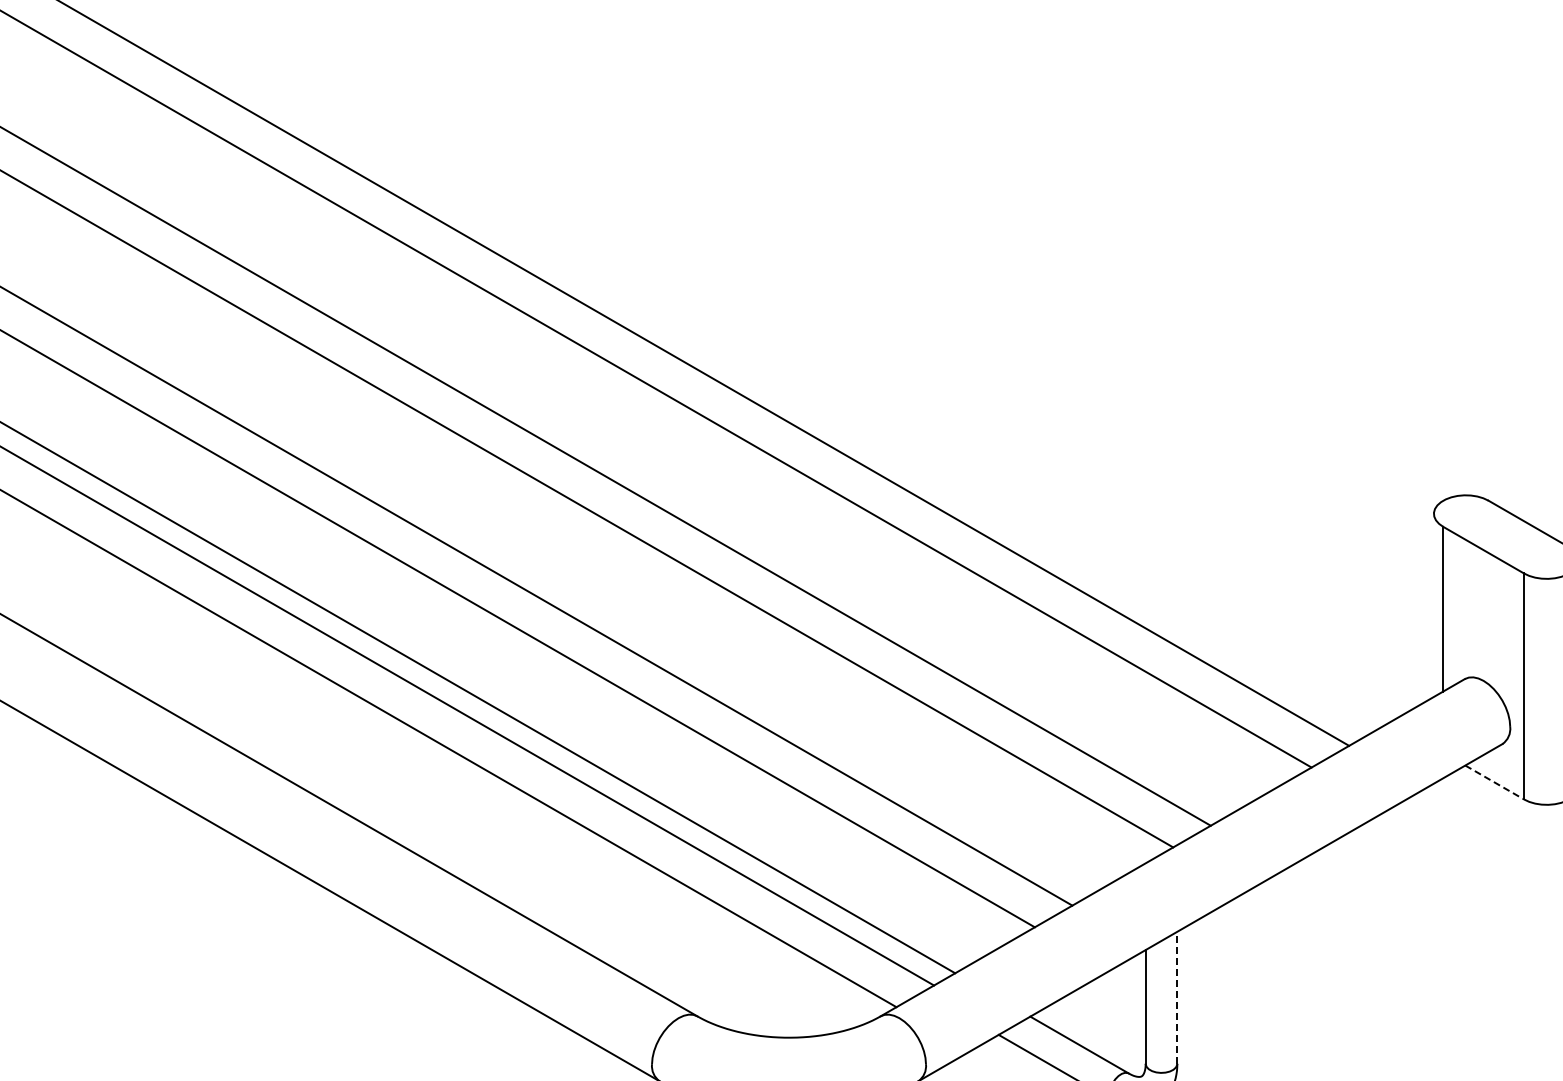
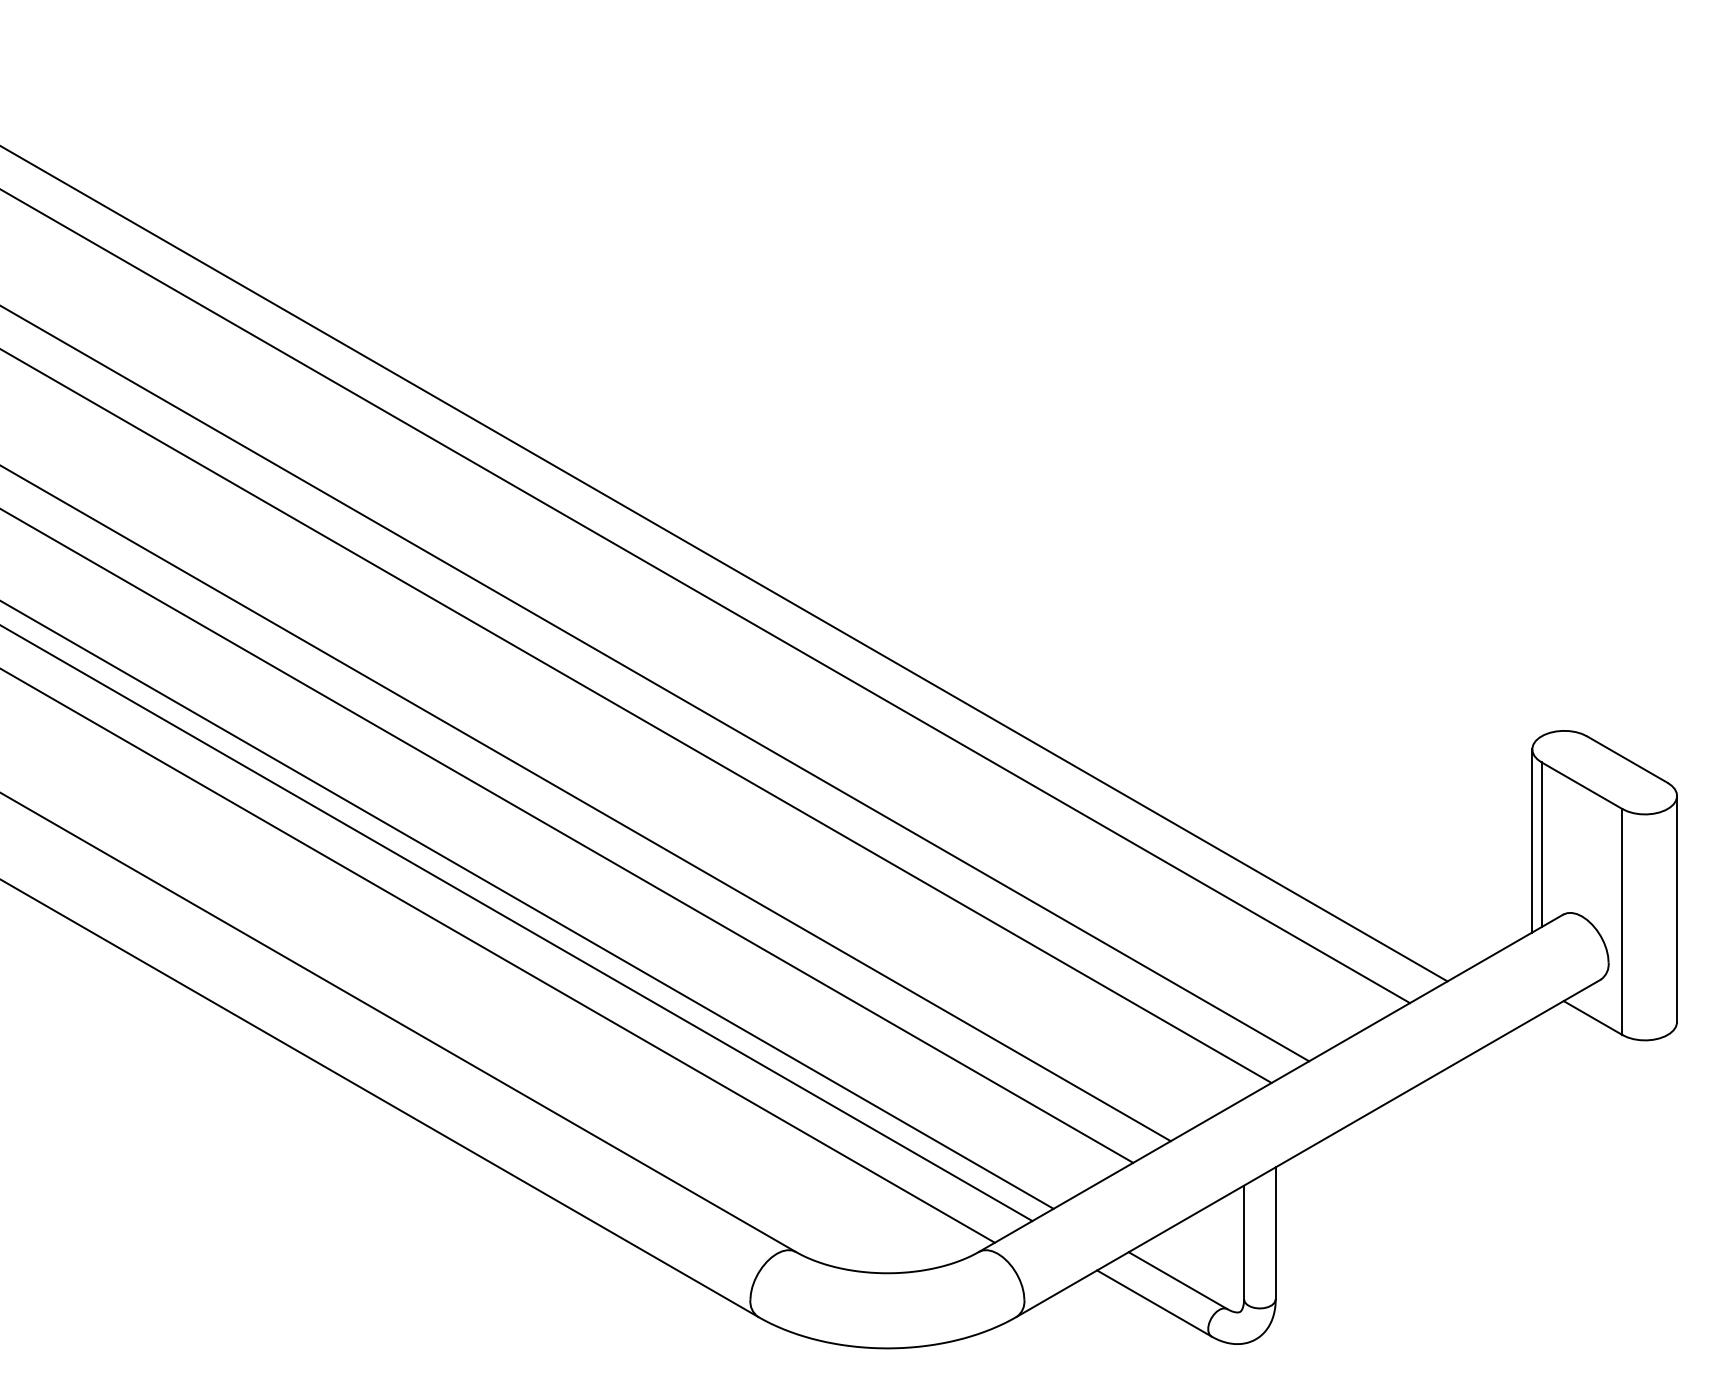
line: (1434, 604) -> (1532, 840), added
line: (1495, 782) -> (1593, 1018), dashed -> solid
line: (1177, 996) -> (1275, 1232), dashed -> solid

